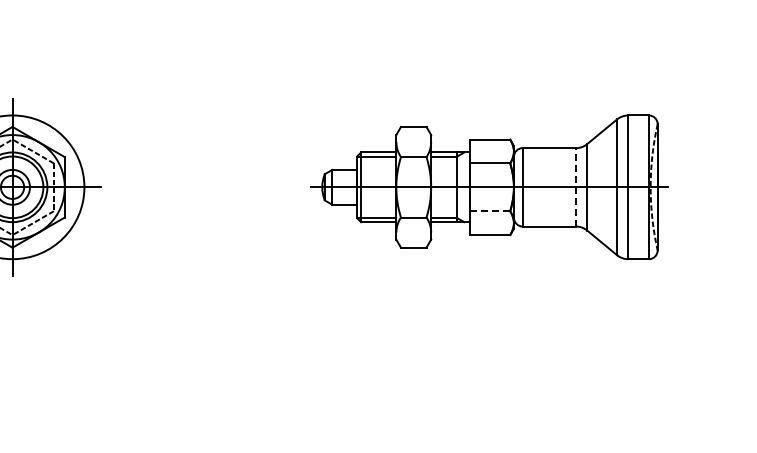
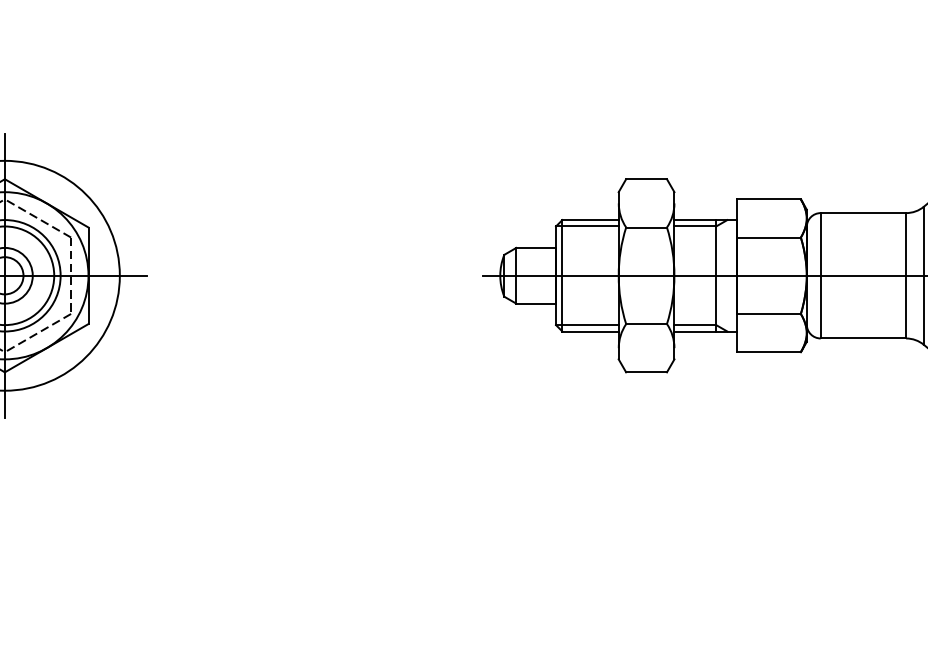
line: (576, 186) -> (906, 274), dashed -> solid
line: (490, 211) -> (769, 314), dashed -> solid

